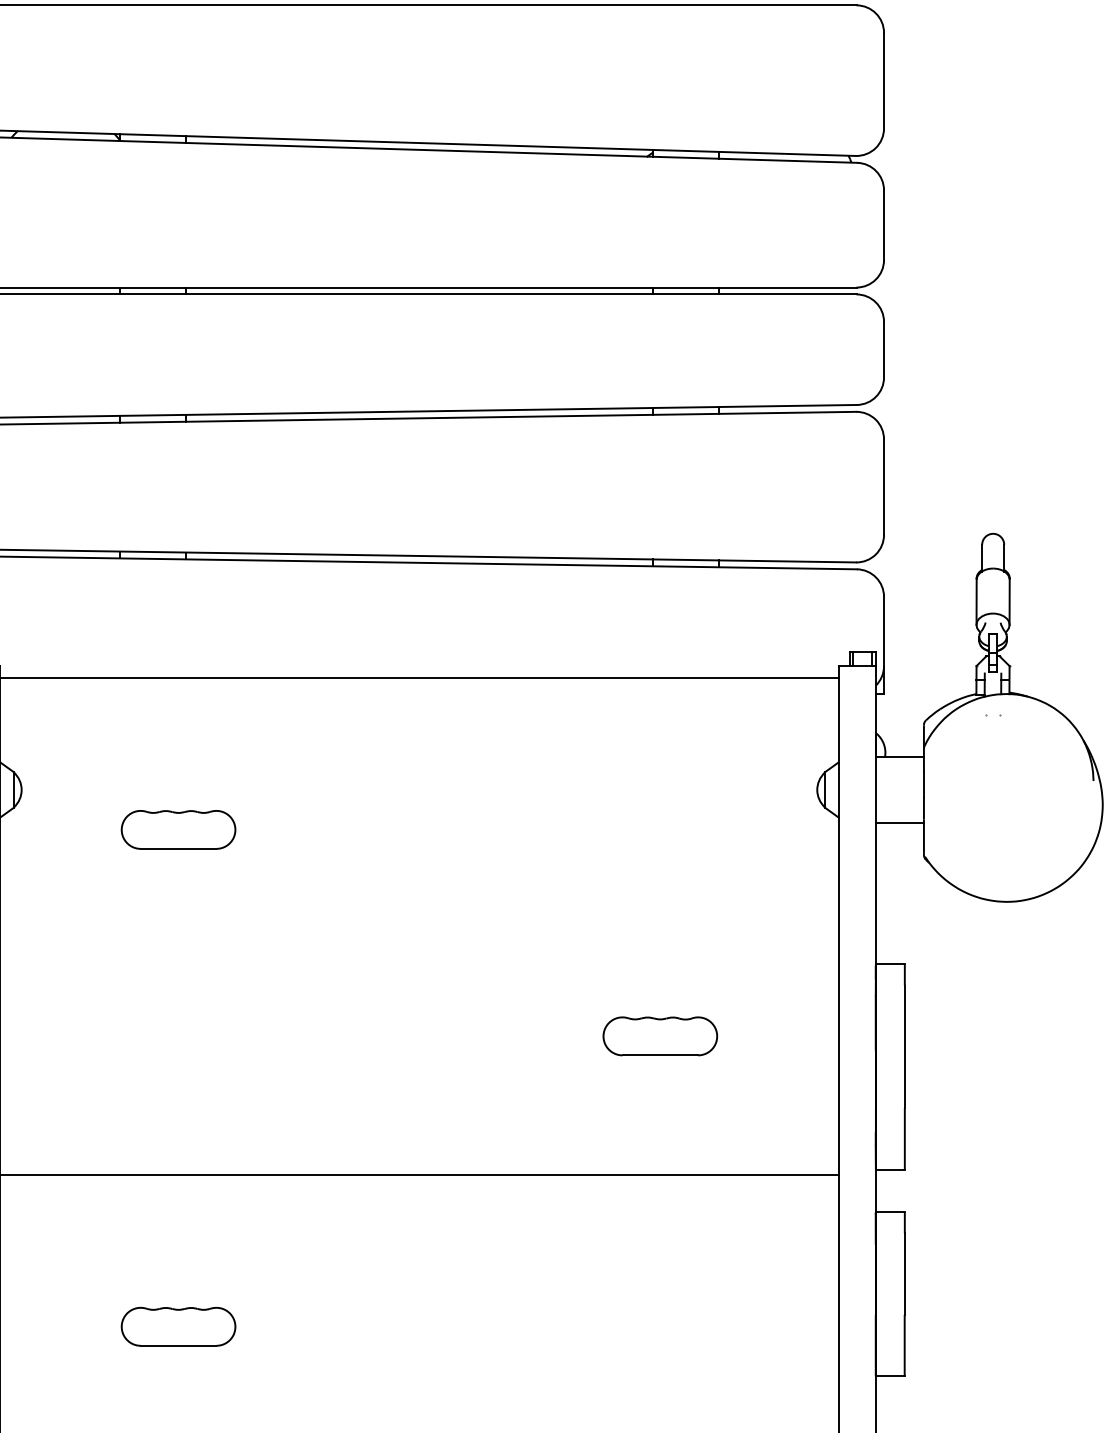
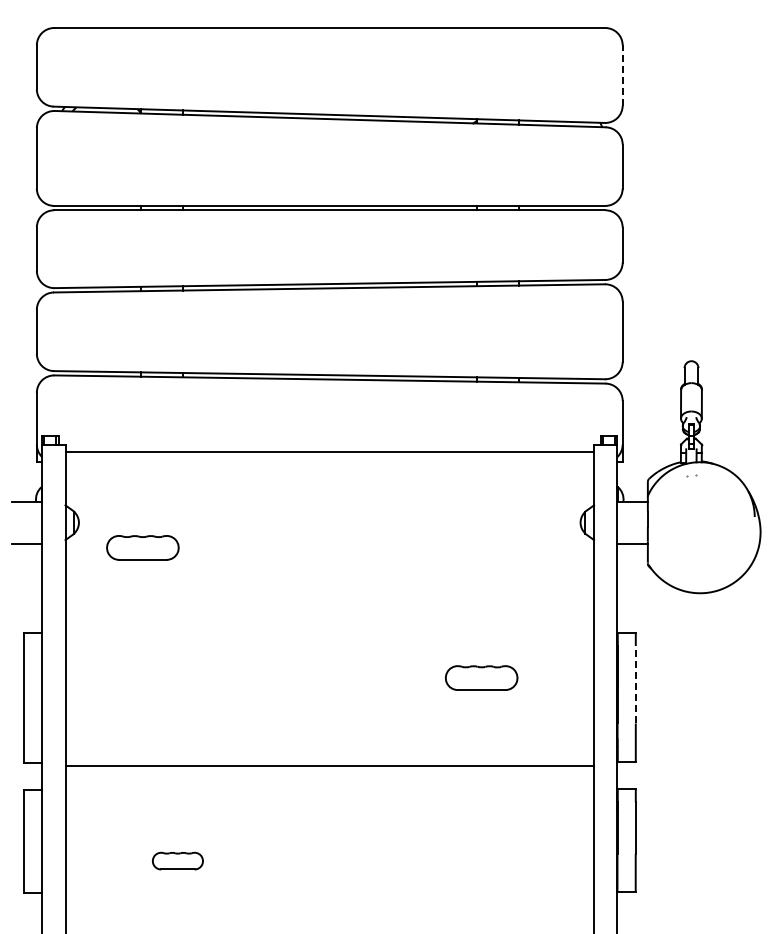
line: (883, 80) -> (622, 75), solid -> dashed
part: (177, 829) -> (142, 547), moved
line: (904, 1046) -> (635, 684), solid -> dashed
part: (177, 1325) -> (177, 860), size x0.7

